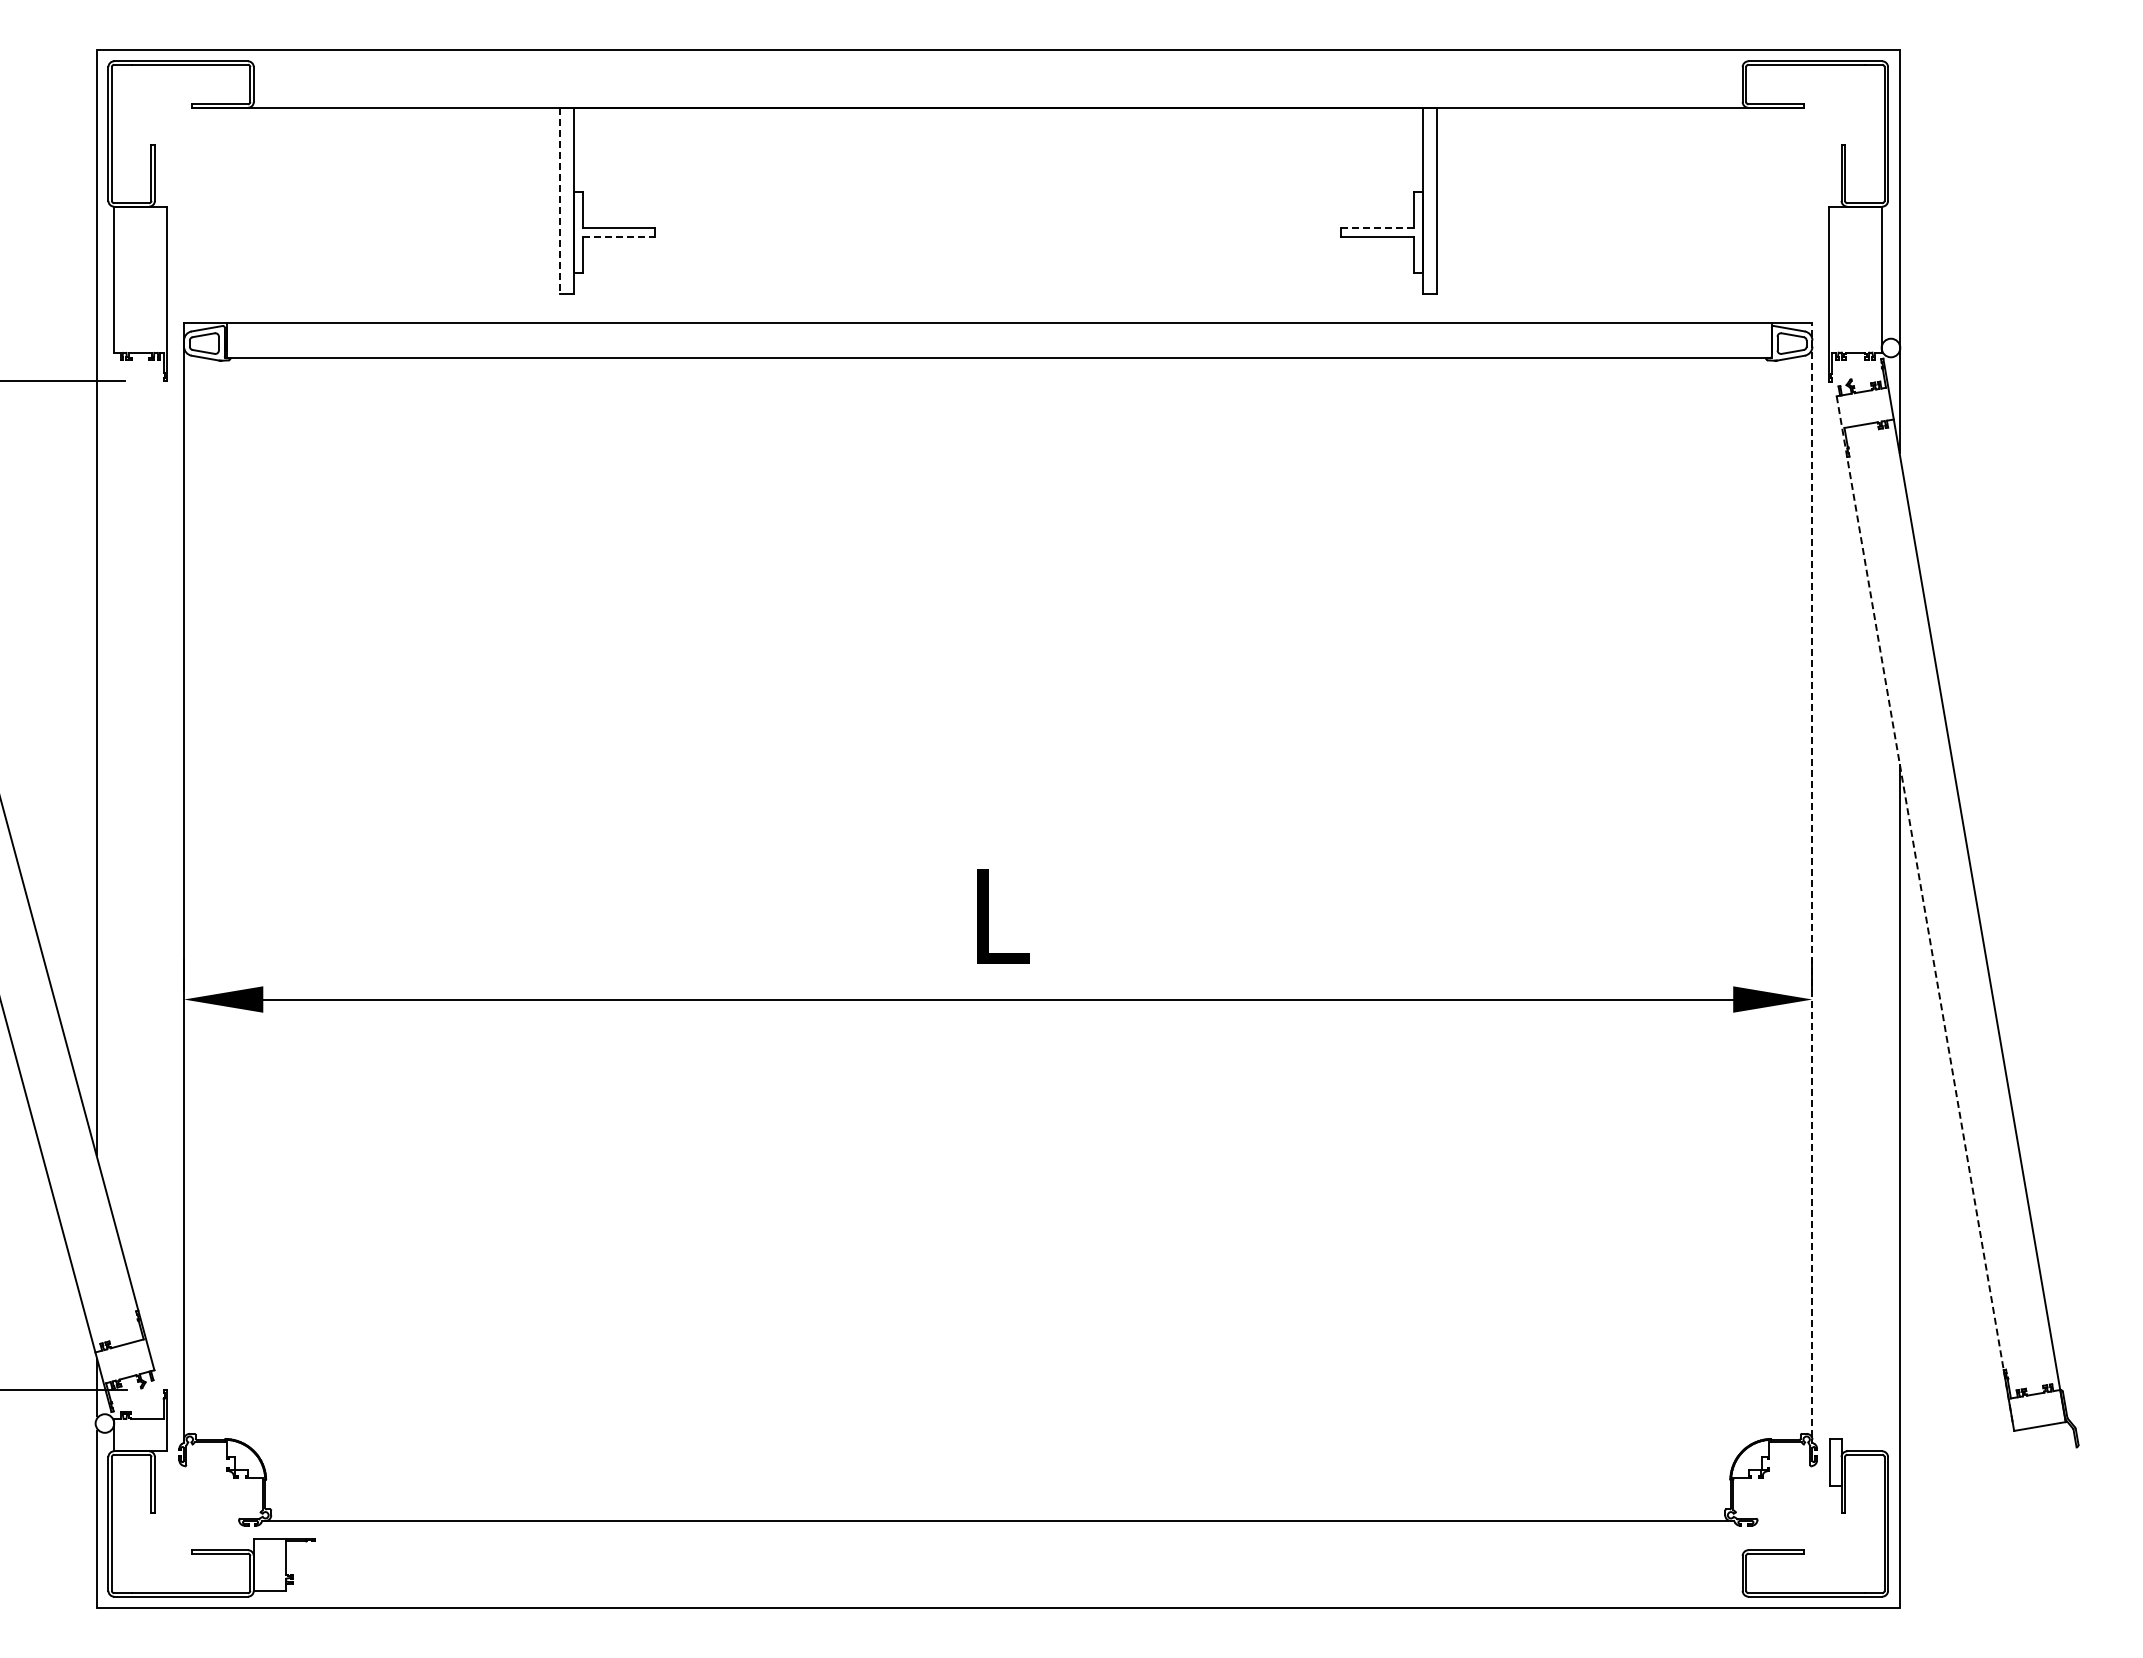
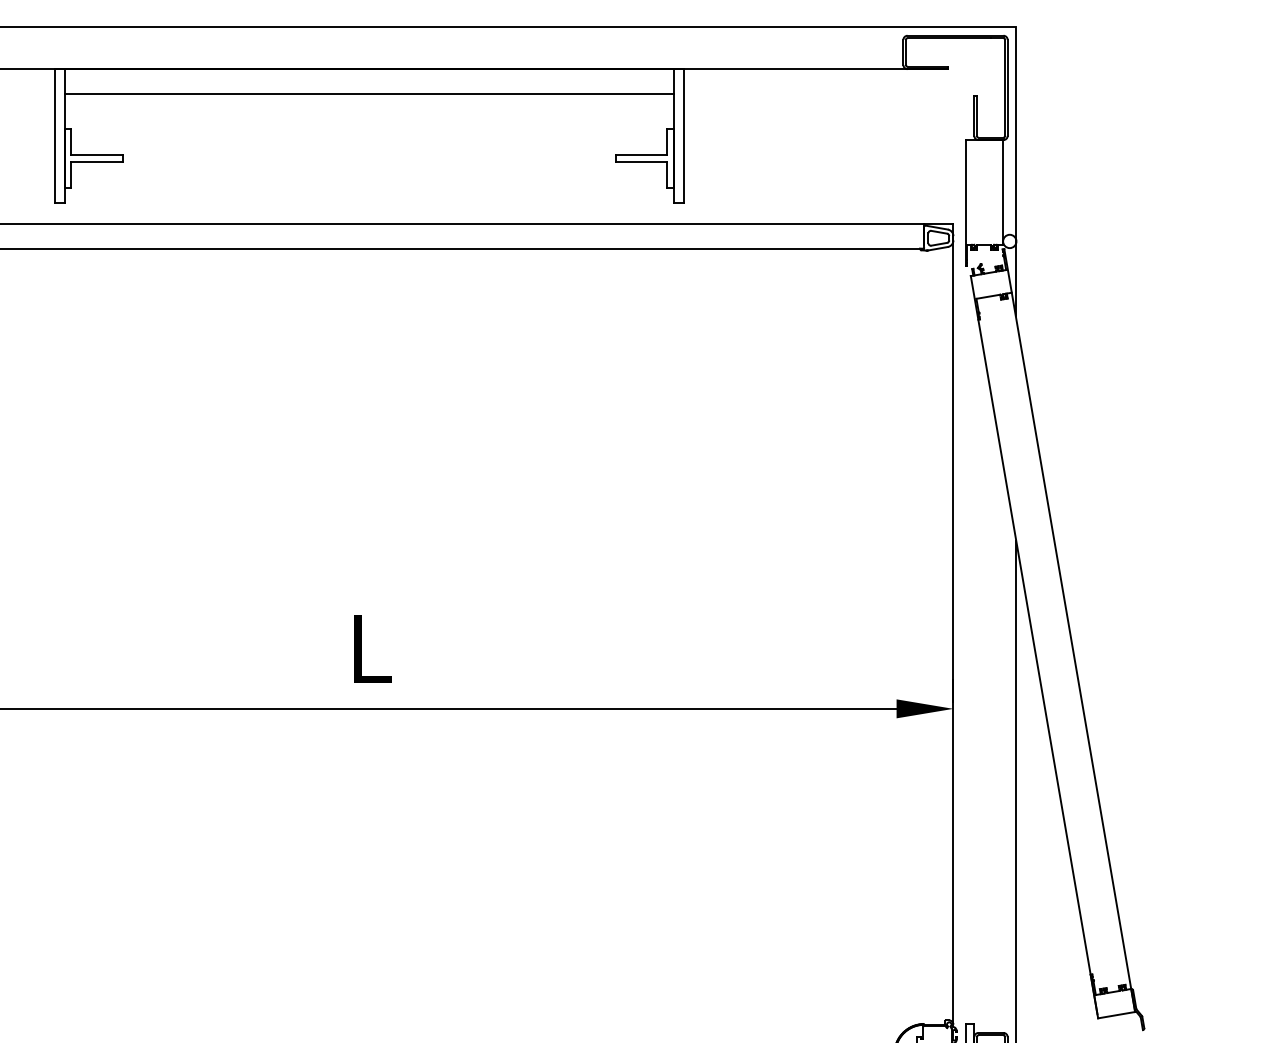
line: (997, 142) -> (368, 94), added
line: (559, 201) -> (54, 136), dashed -> solid
line: (1376, 227) -> (640, 155), dashed -> solid
line: (619, 236) -> (97, 161), dashed -> solid
line: (1812, 879) -> (953, 622), dashed -> solid
line: (1924, 910) -> (1033, 644), dashed -> solid

